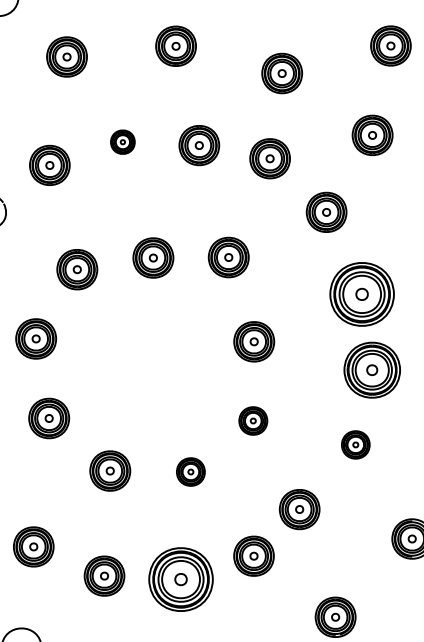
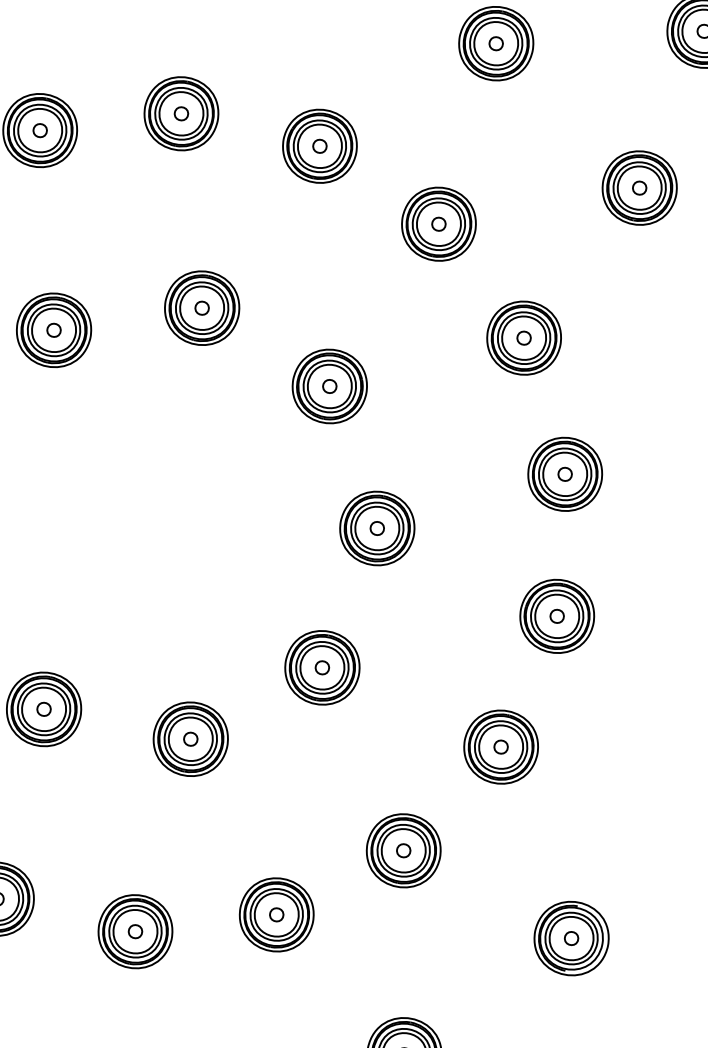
part: (122, 141) -> (181, 112), size x1.67
part: (269, 158) -> (437, 223), moved
part: (326, 211) -> (524, 336), moved
part: (153, 257) -> (202, 307), moved
part: (228, 257) -> (329, 386), moved
part: (361, 293) -> (564, 472), size x0.62
part: (254, 341) -> (377, 528), moved
part: (371, 369) -> (556, 614), size x0.71
part: (253, 420) -> (323, 666), size x1.43
part: (355, 444) -> (500, 746), size x1.43
part: (190, 471) -> (190, 738), size x1.43
part: (299, 509) -> (403, 850), moved
part: (180, 578) -> (134, 929), size x0.62

